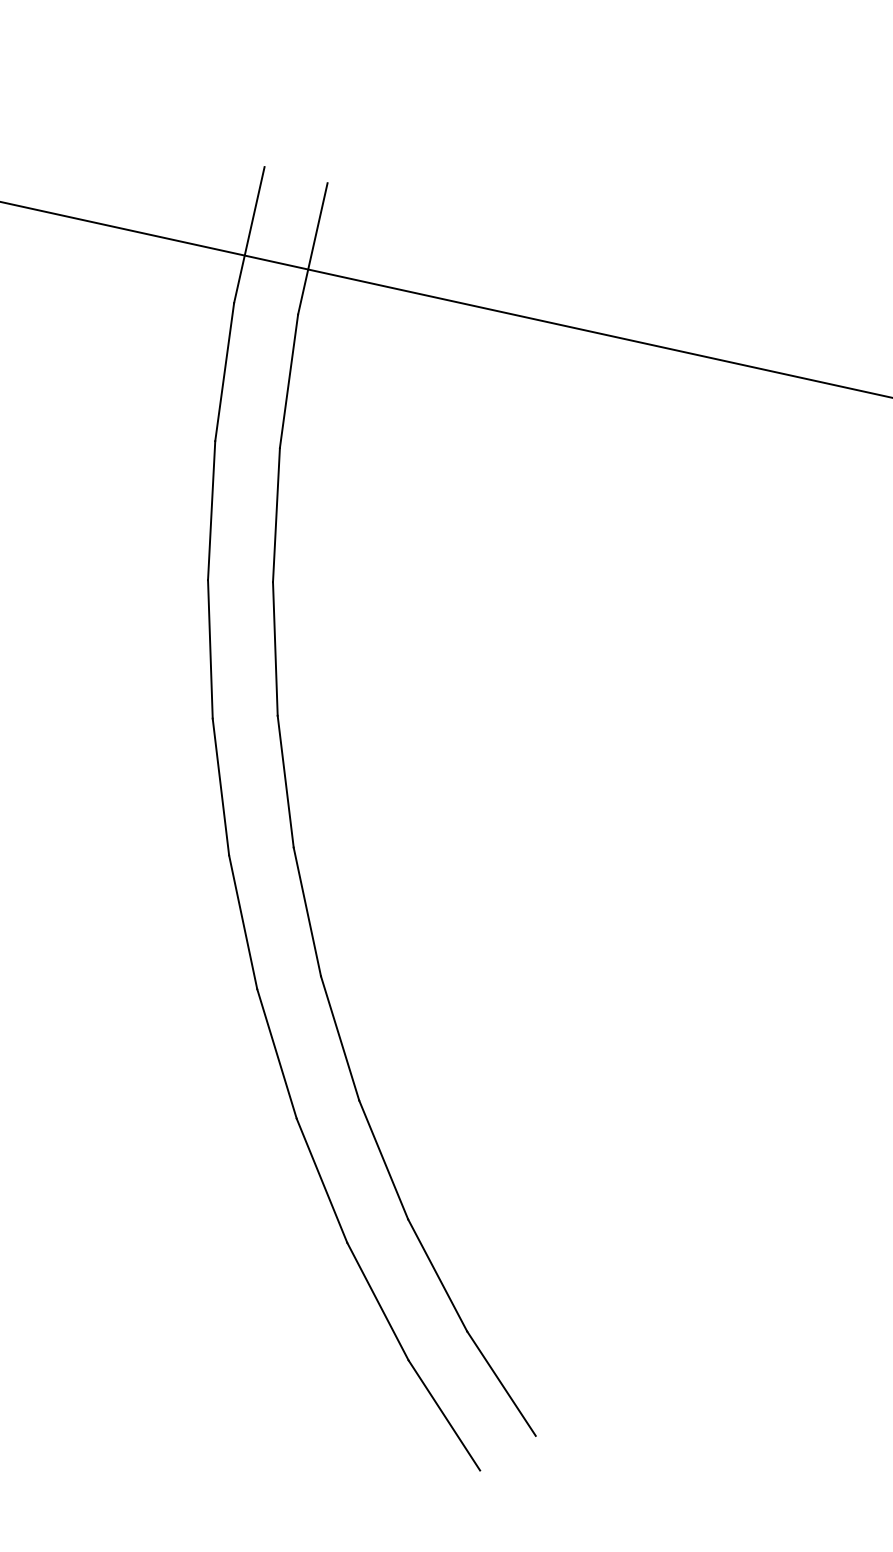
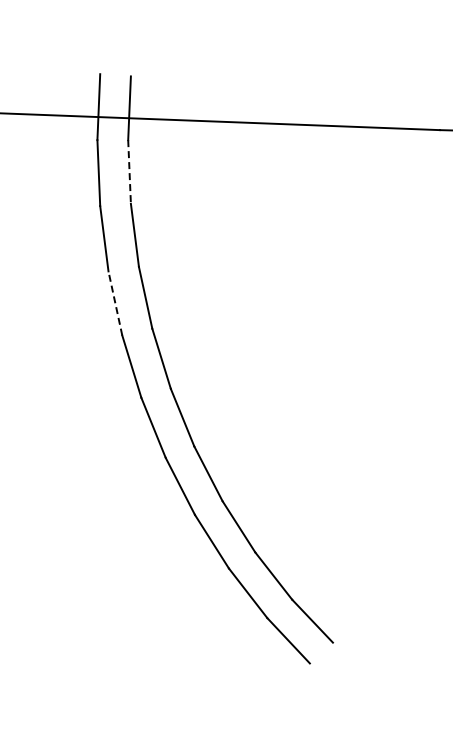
line: (289, 380) -> (129, 171), solid -> dashed
line: (210, 649) -> (115, 303), solid -> dashed

